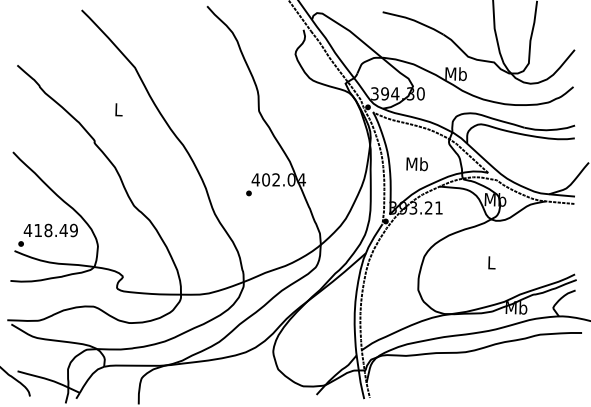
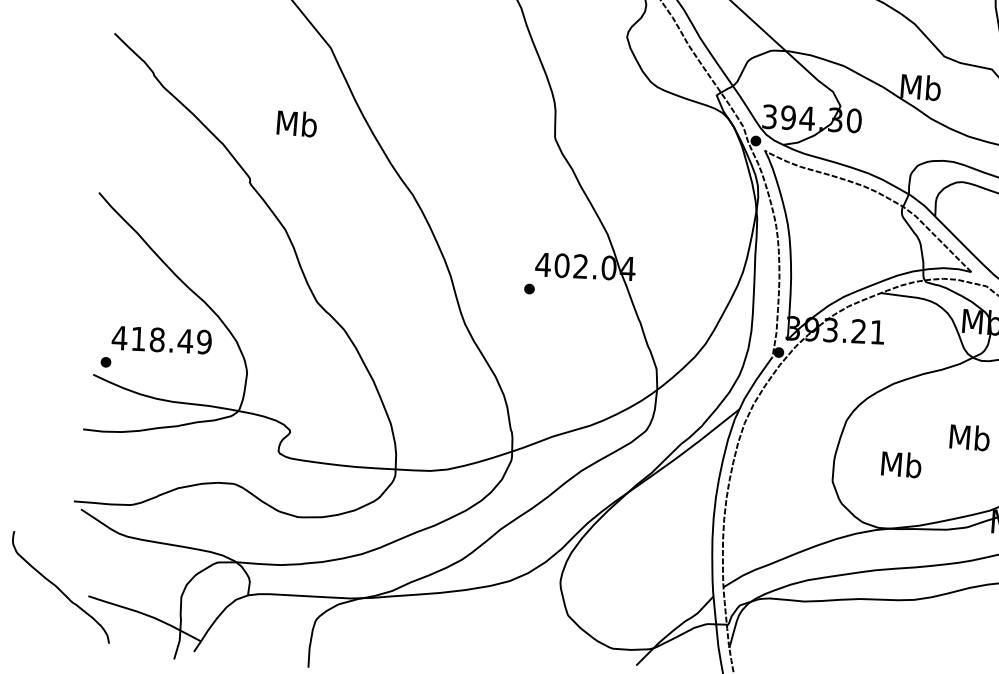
text: (118, 109) -> (296, 123), L -> Mb
text: (416, 164) -> (900, 465), moved
text: (491, 262) -> (969, 437), L -> Mb

